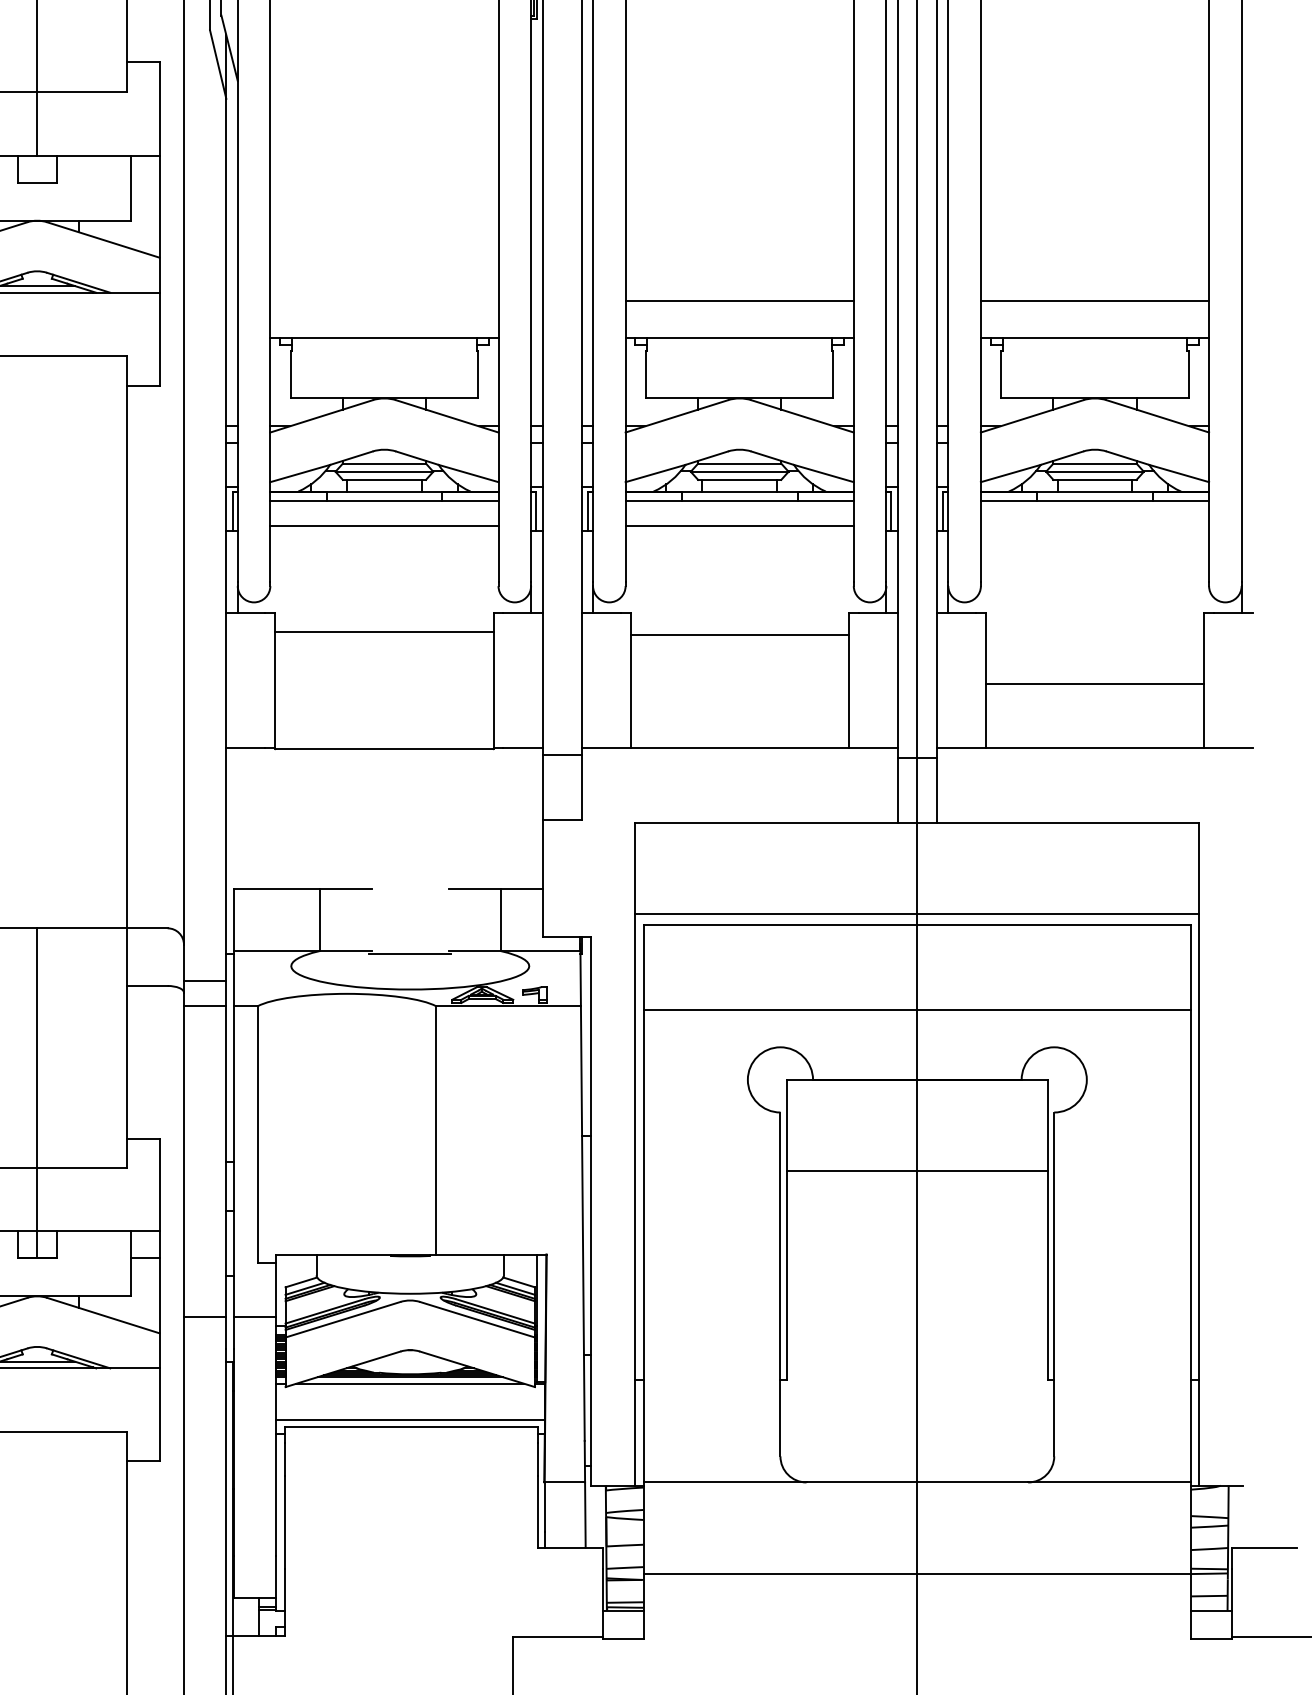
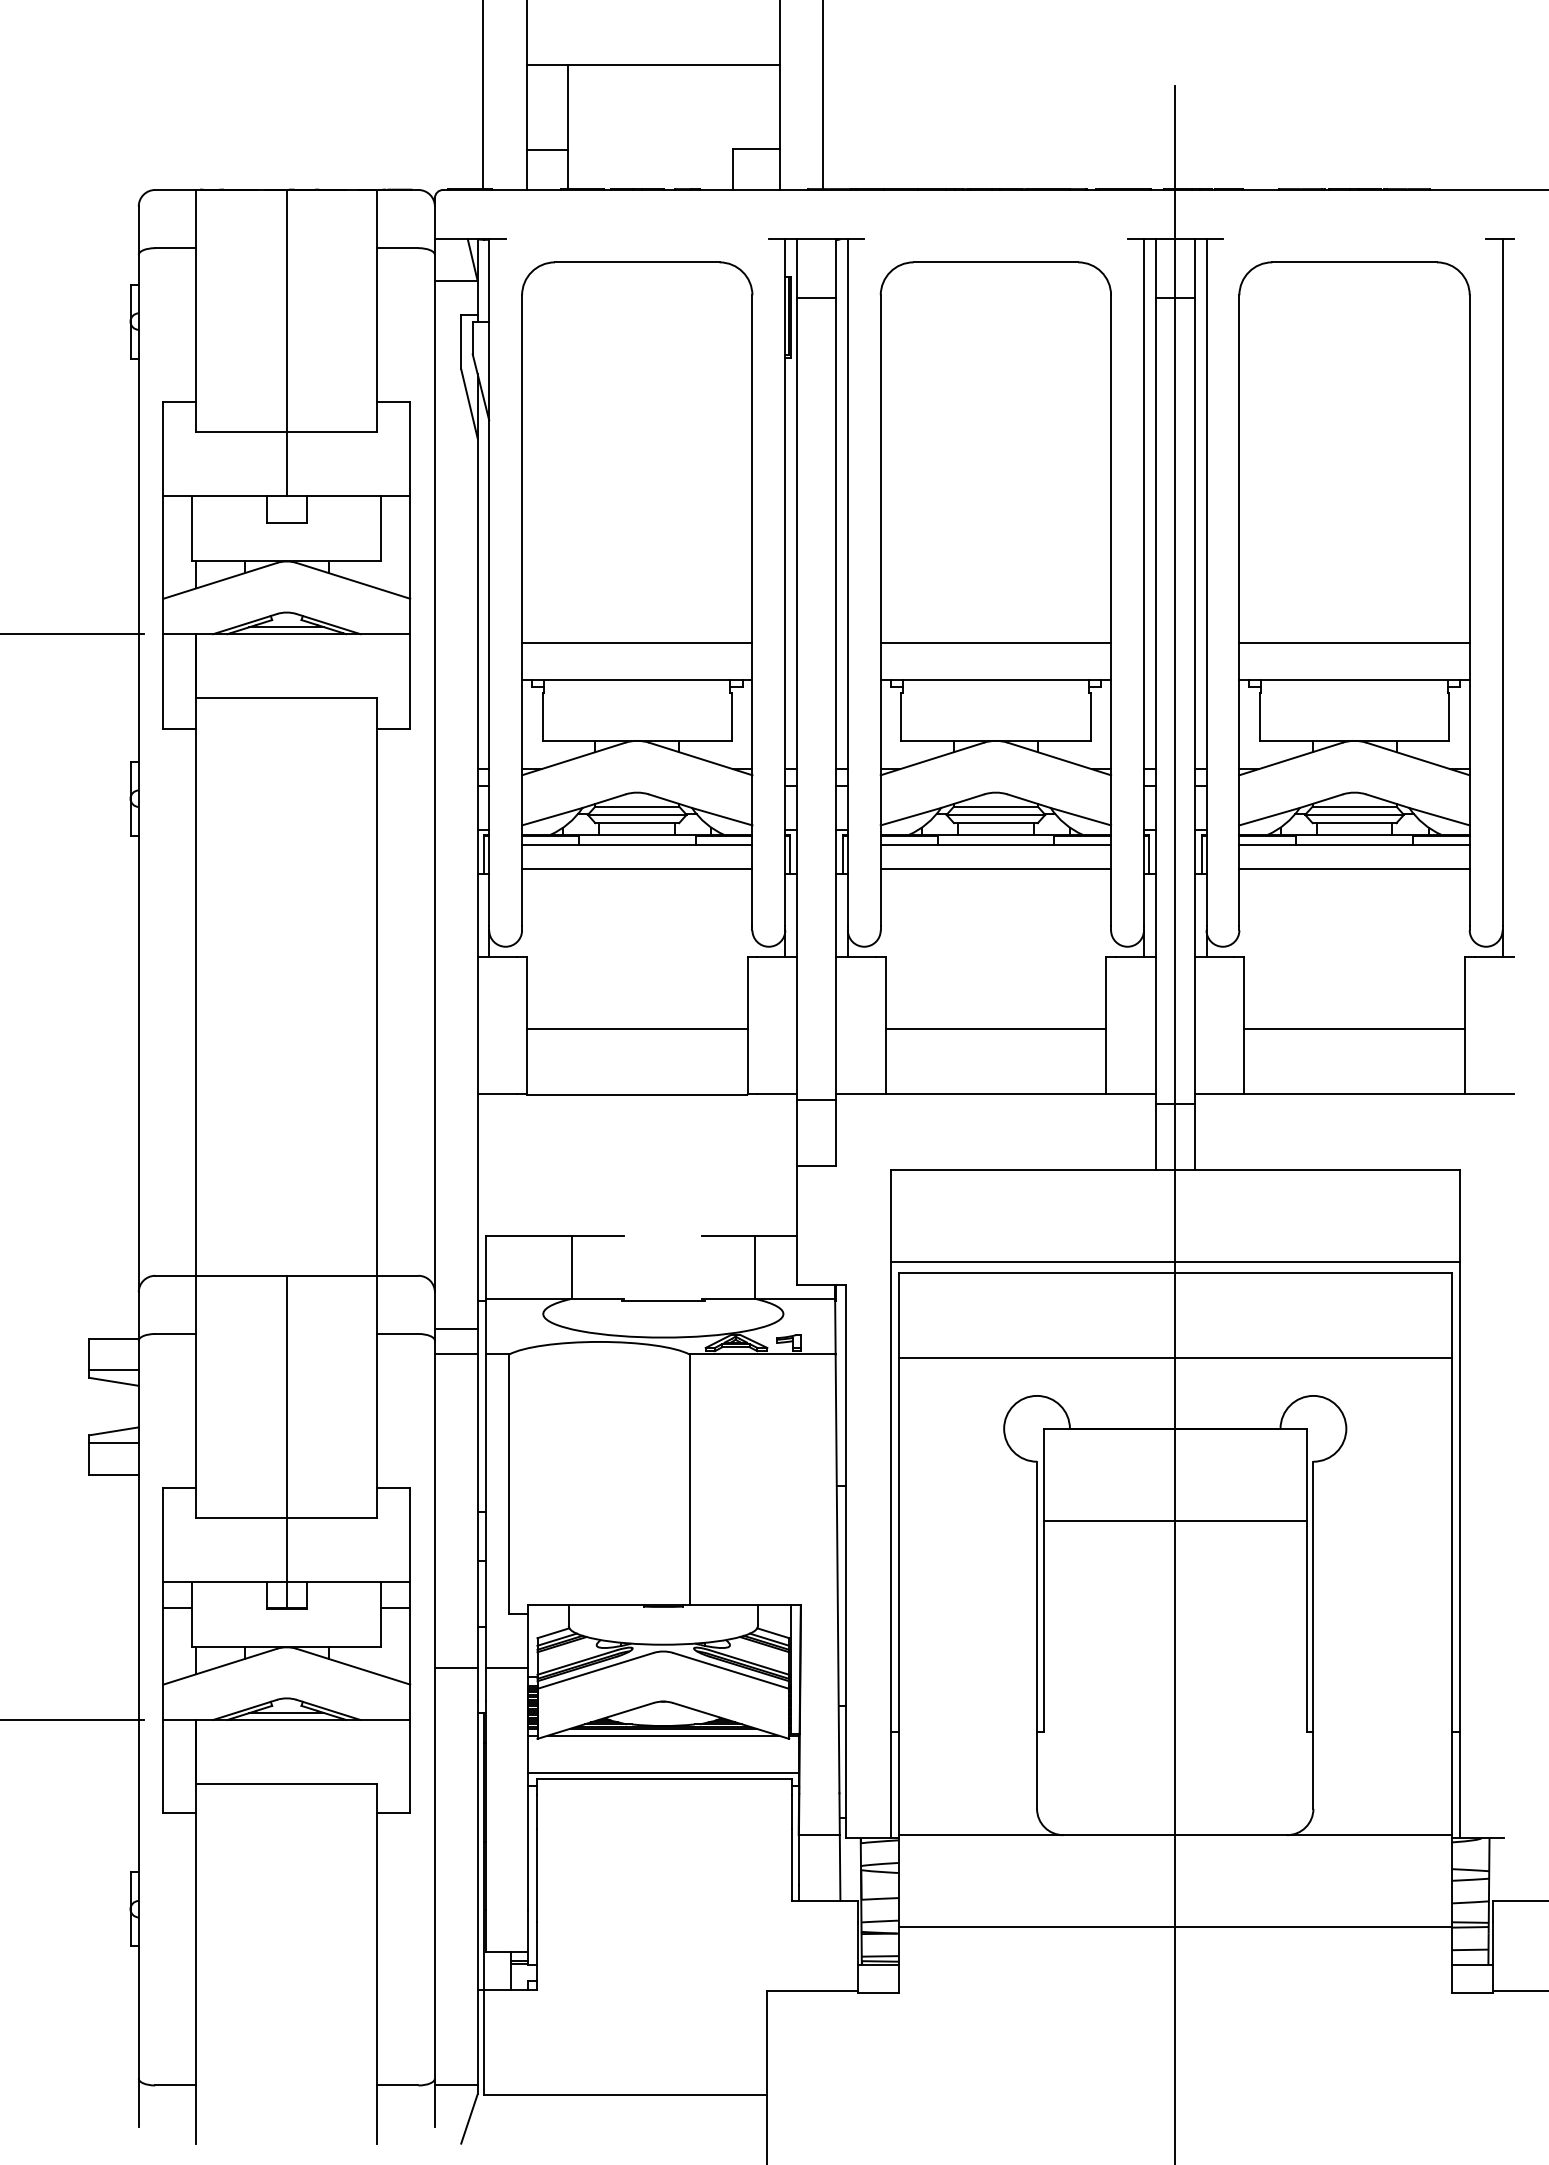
line: (384, 300) -> (637, 642), added
line: (1094, 525) -> (1354, 869), added
line: (384, 632) -> (637, 1029), moved
line: (739, 635) -> (995, 1029), moved

